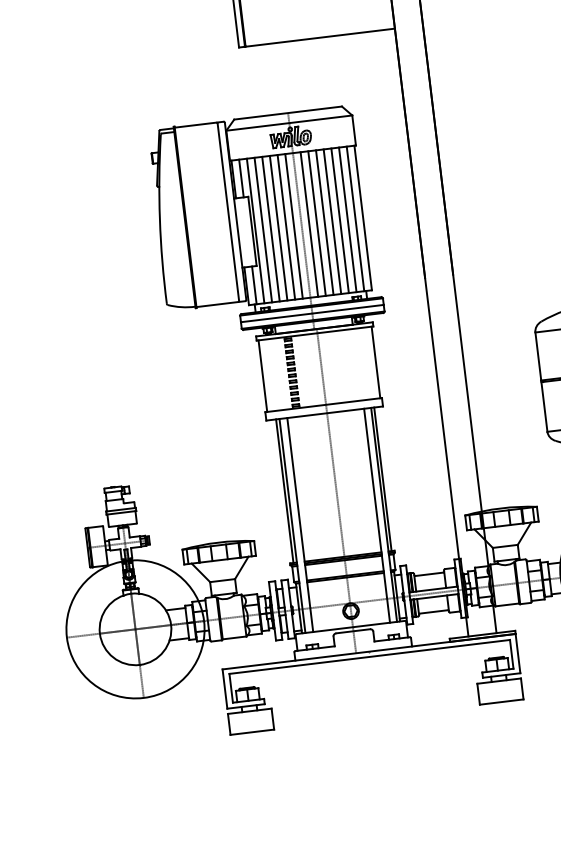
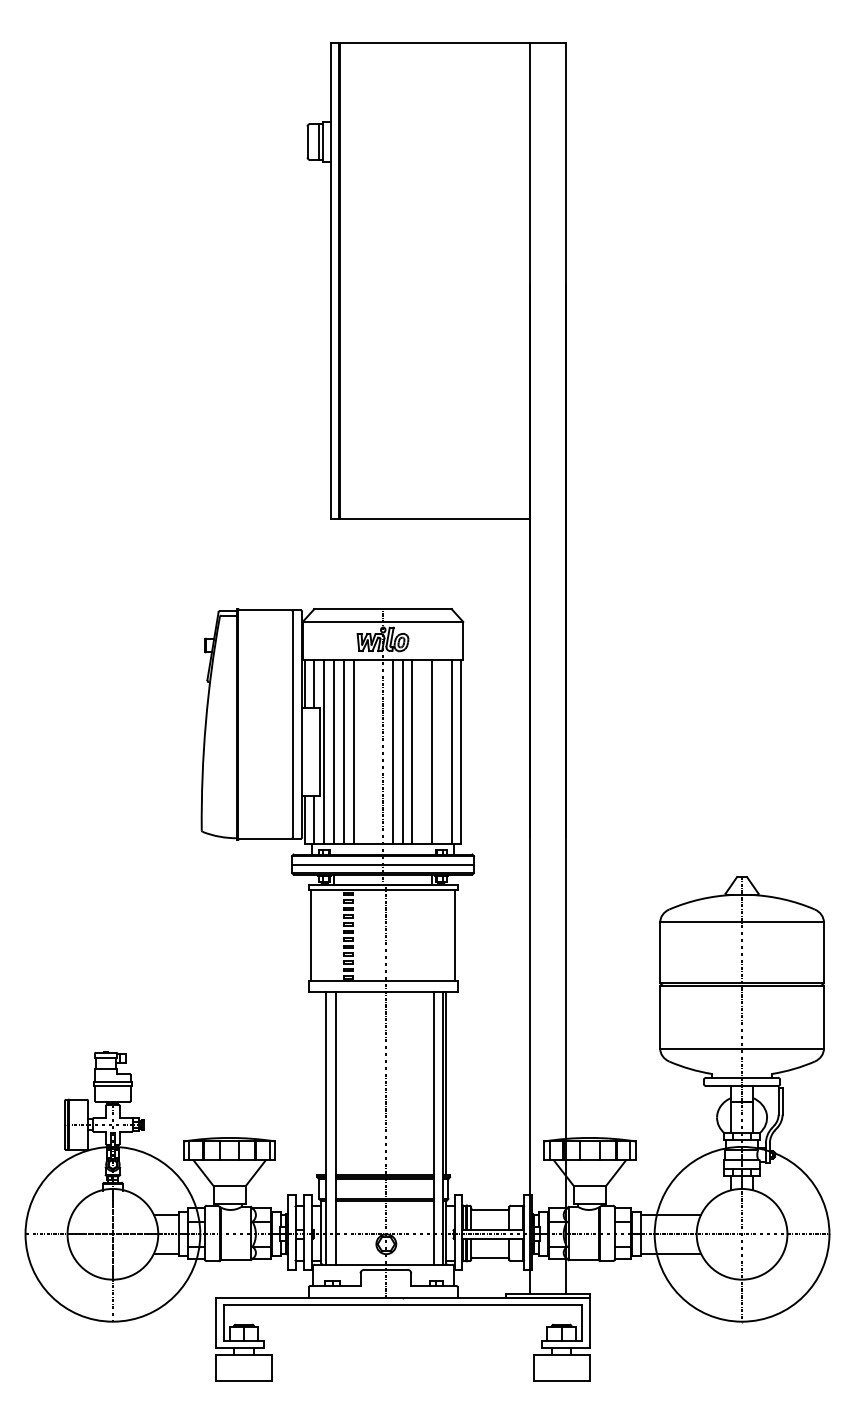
line: (347, 220) -> (441, 752), removed
line: (332, 221) -> (422, 752), removed
line: (294, 226) -> (373, 752), removed
line: (286, 227) -> (363, 752), removed
line: (284, 491) -> (321, 1083), removed

